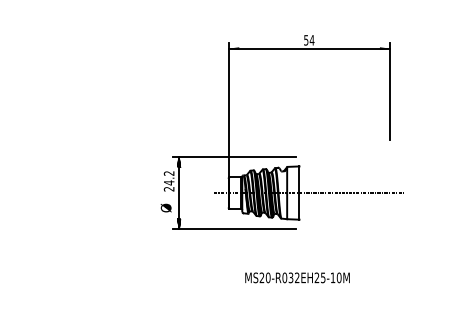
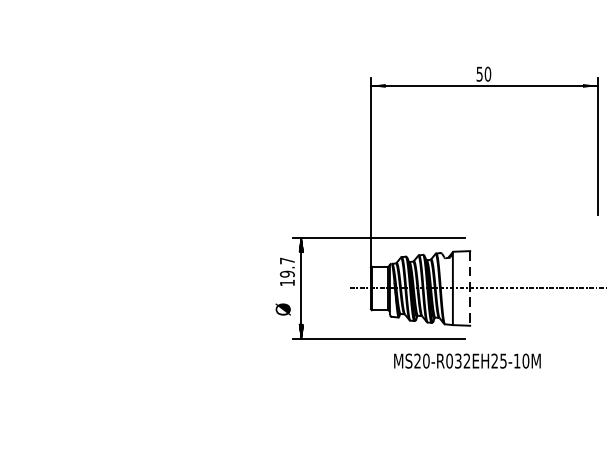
text: (311, 40) -> (487, 74), 54 -> 50
text: (168, 181) -> (286, 272), 24.2 -> 19.7
line: (299, 193) -> (470, 289), solid -> dashed
text: (297, 277) -> (467, 360), moved

